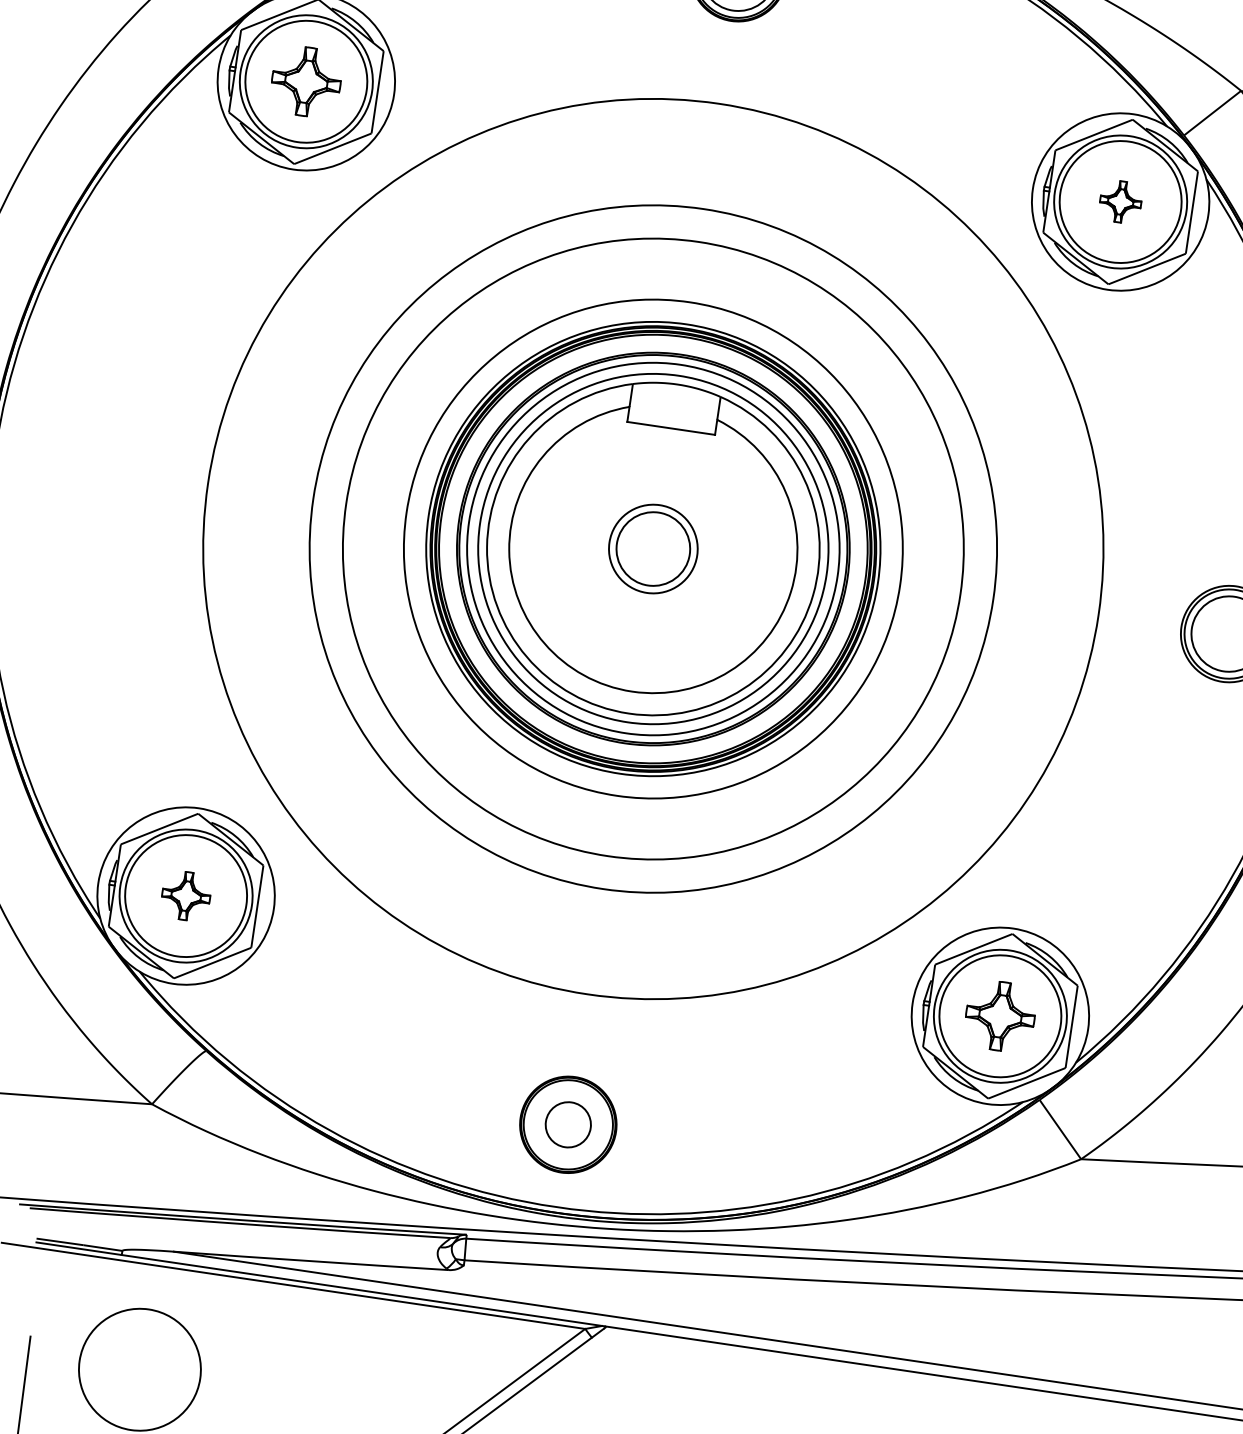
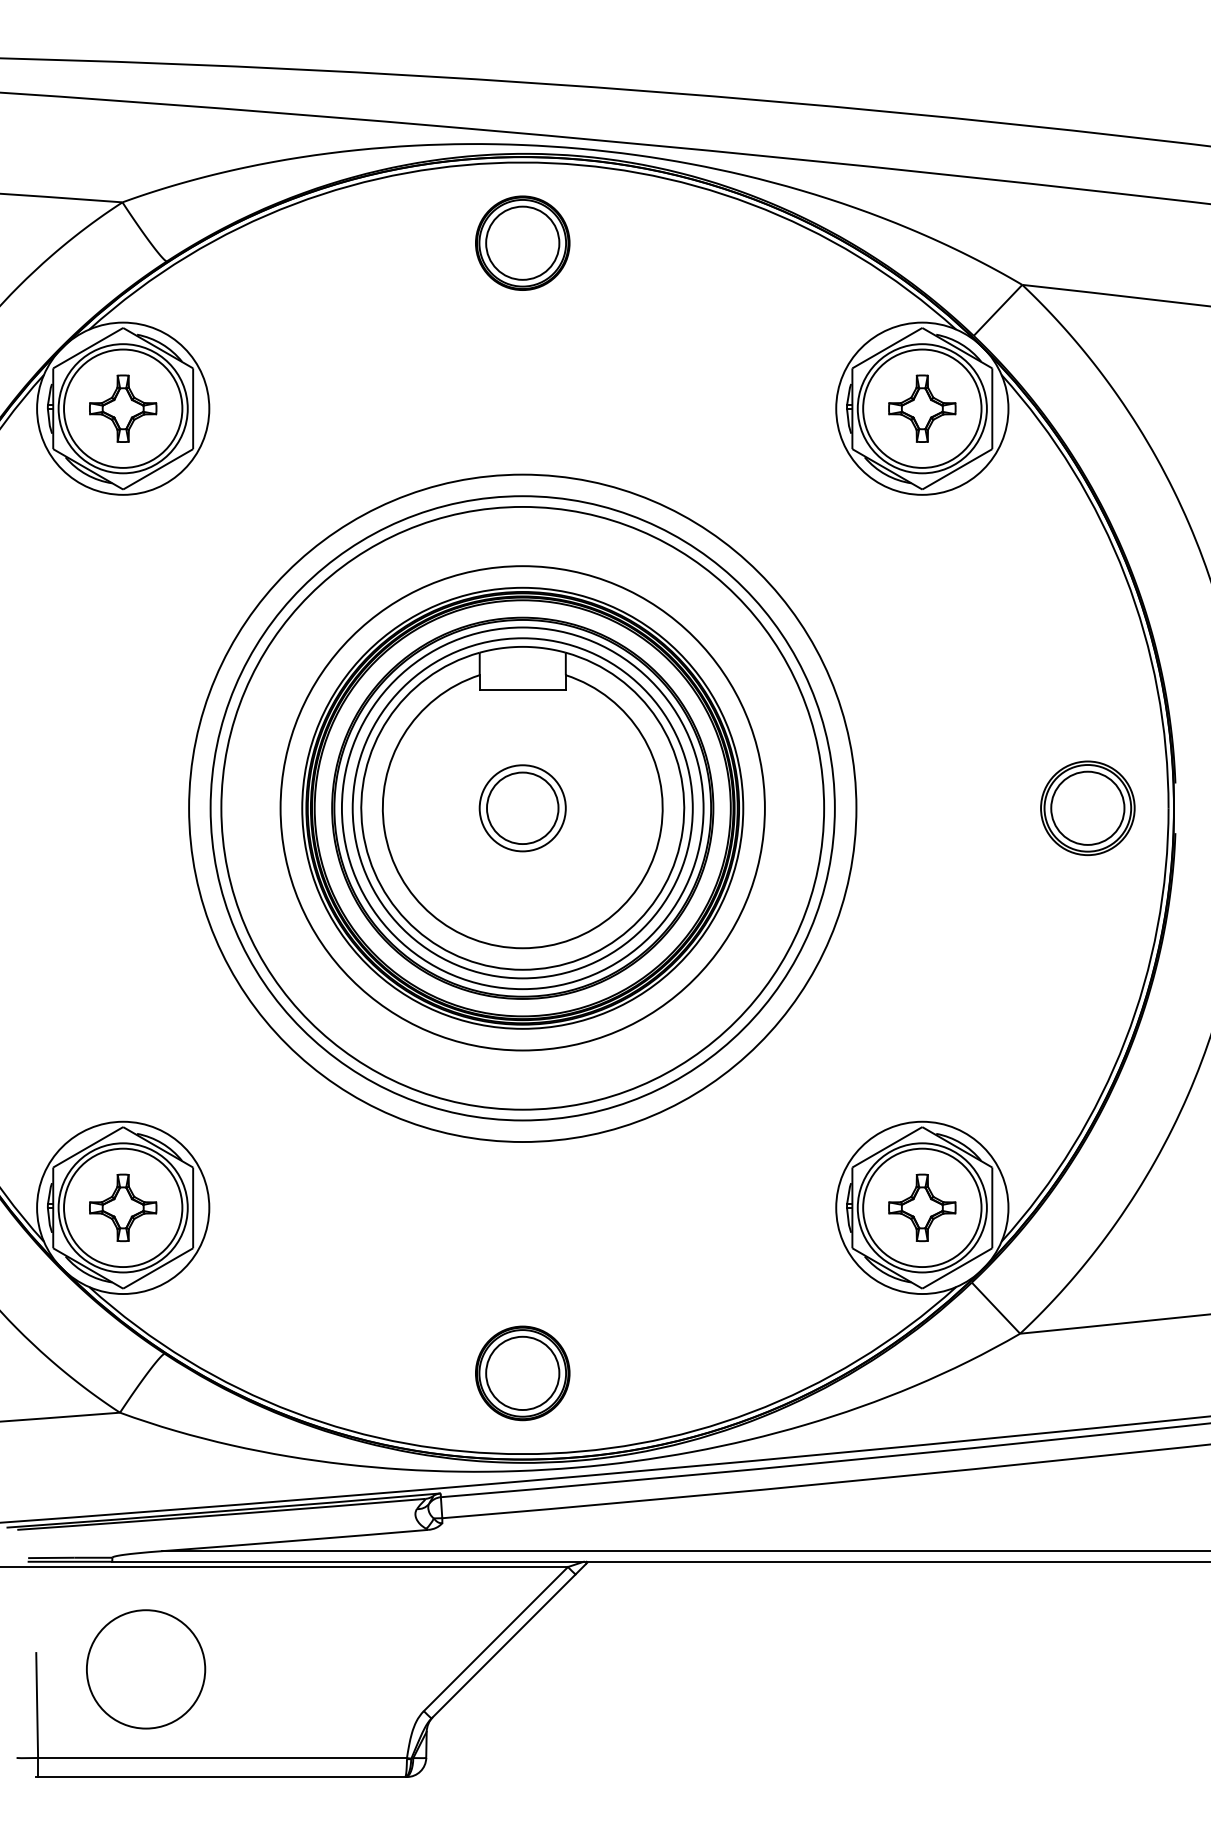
part: (1120, 201) -> (922, 408), size x1.67
circle: (653, 549) -> (522, 808), size x0.71
part: (186, 895) -> (123, 1207), size x1.43
circle: (568, 1124) -> (522, 1373), size x1.67

